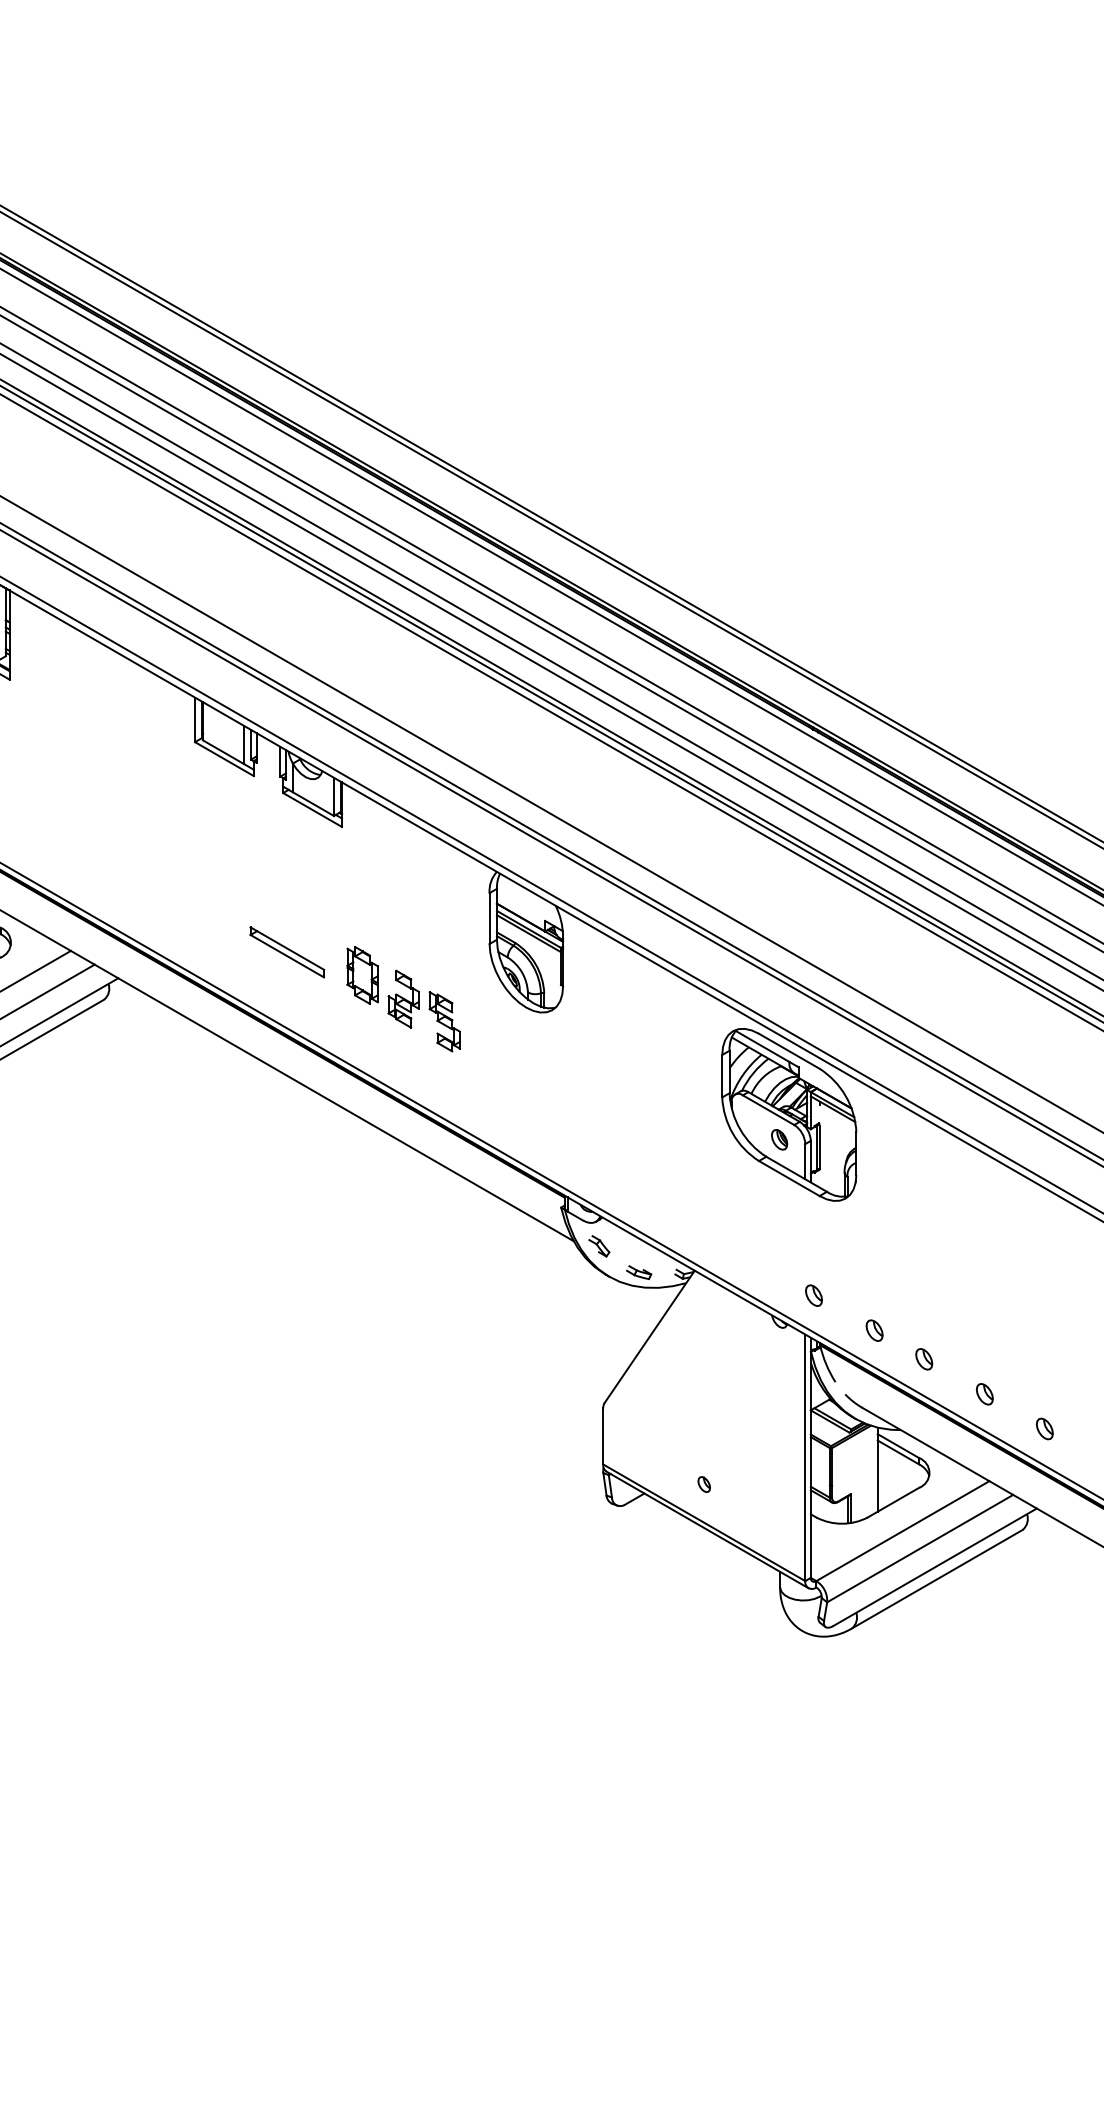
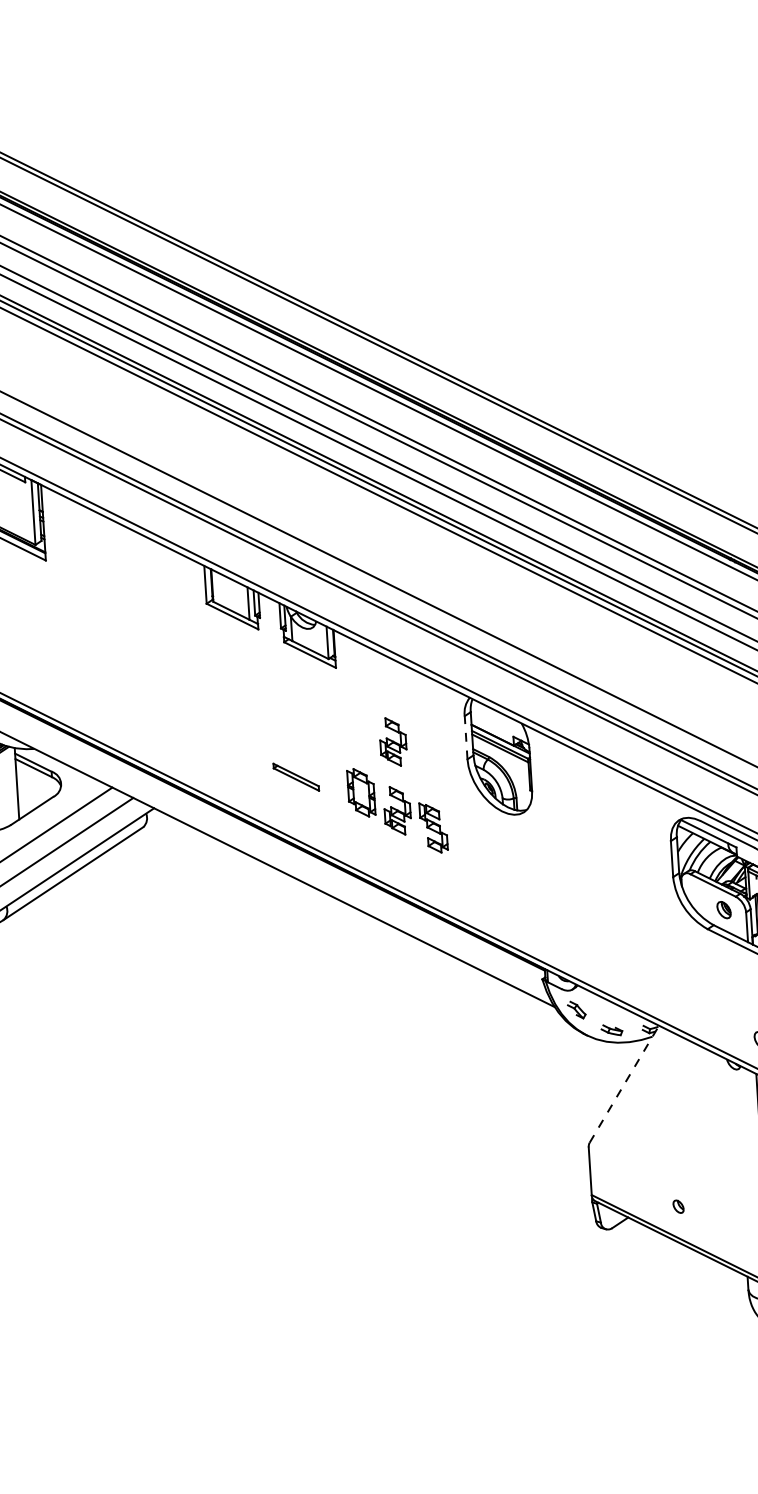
part: (403, 917) -> (392, 741), added
line: (489, 918) -> (466, 737), solid -> dashed
part: (287, 952) -> (296, 777), size x0.7
line: (649, 1336) -> (624, 1083), solid -> dashed

